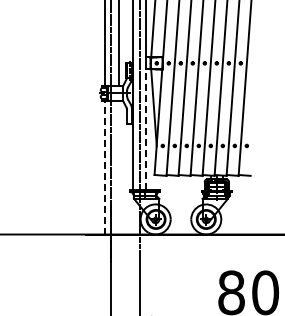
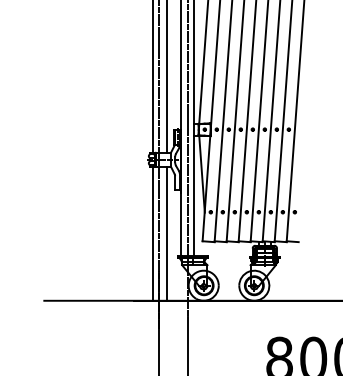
line: (146, 129) -> (194, 195), dashed -> solid
line: (104, 167) -> (152, 233), dashed -> solid
line: (119, 167) -> (167, 233), added

